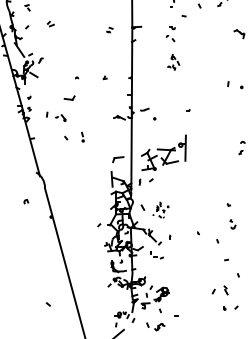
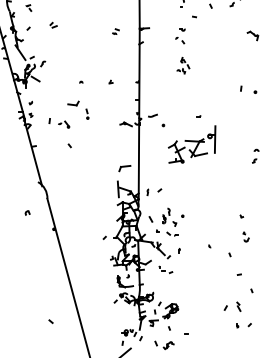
part: (82, 136) -> (87, 113), moved
part: (163, 152) -> (191, 144), moved
part: (160, 209) -> (169, 221), size x1.67

